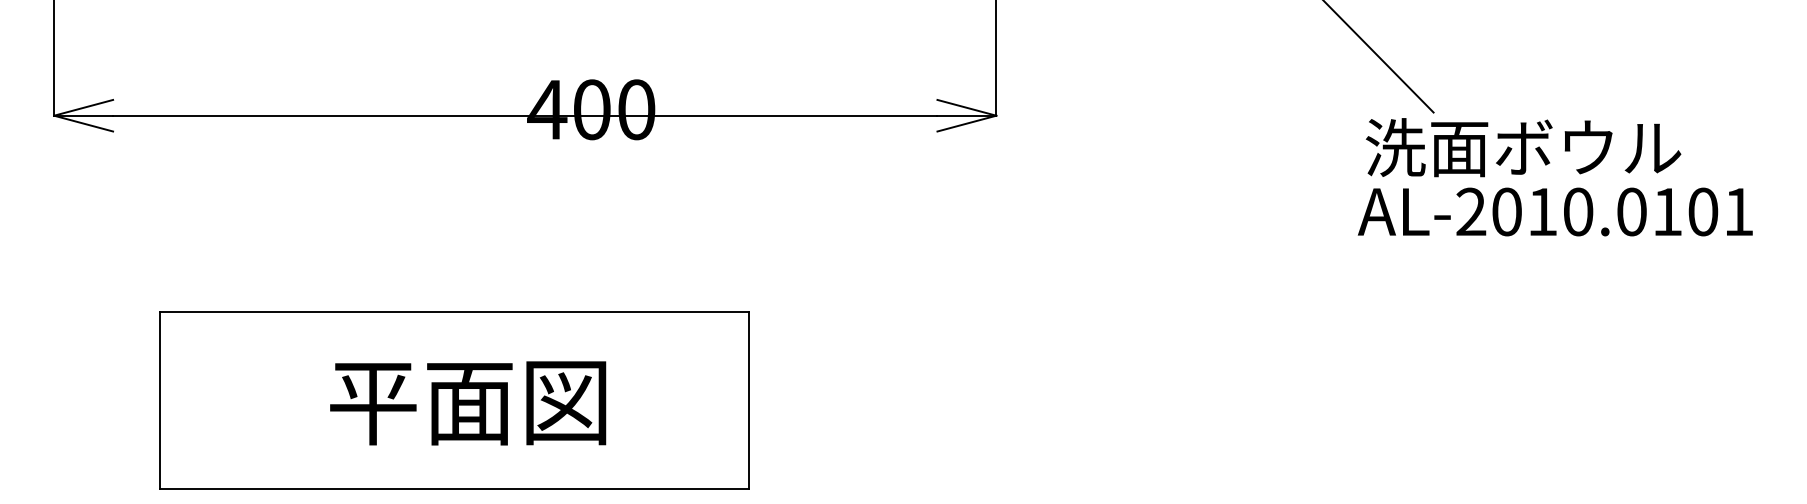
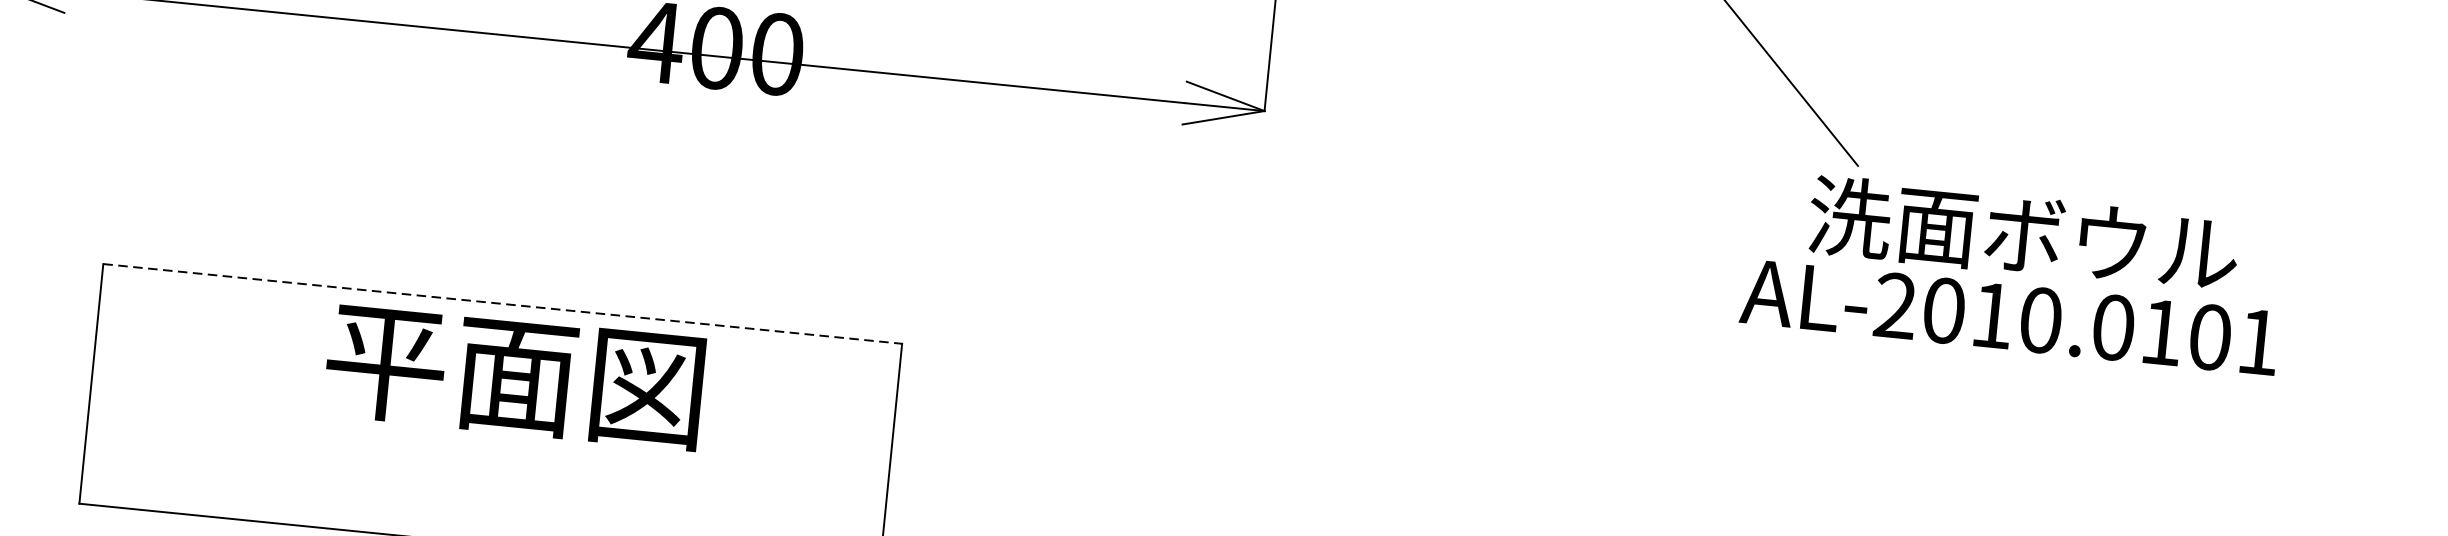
text: (1523, 147) -> (2023, 234), moved
line: (454, 312) -> (502, 304), solid -> dashed
text: (468, 403) -> (514, 377), moved

